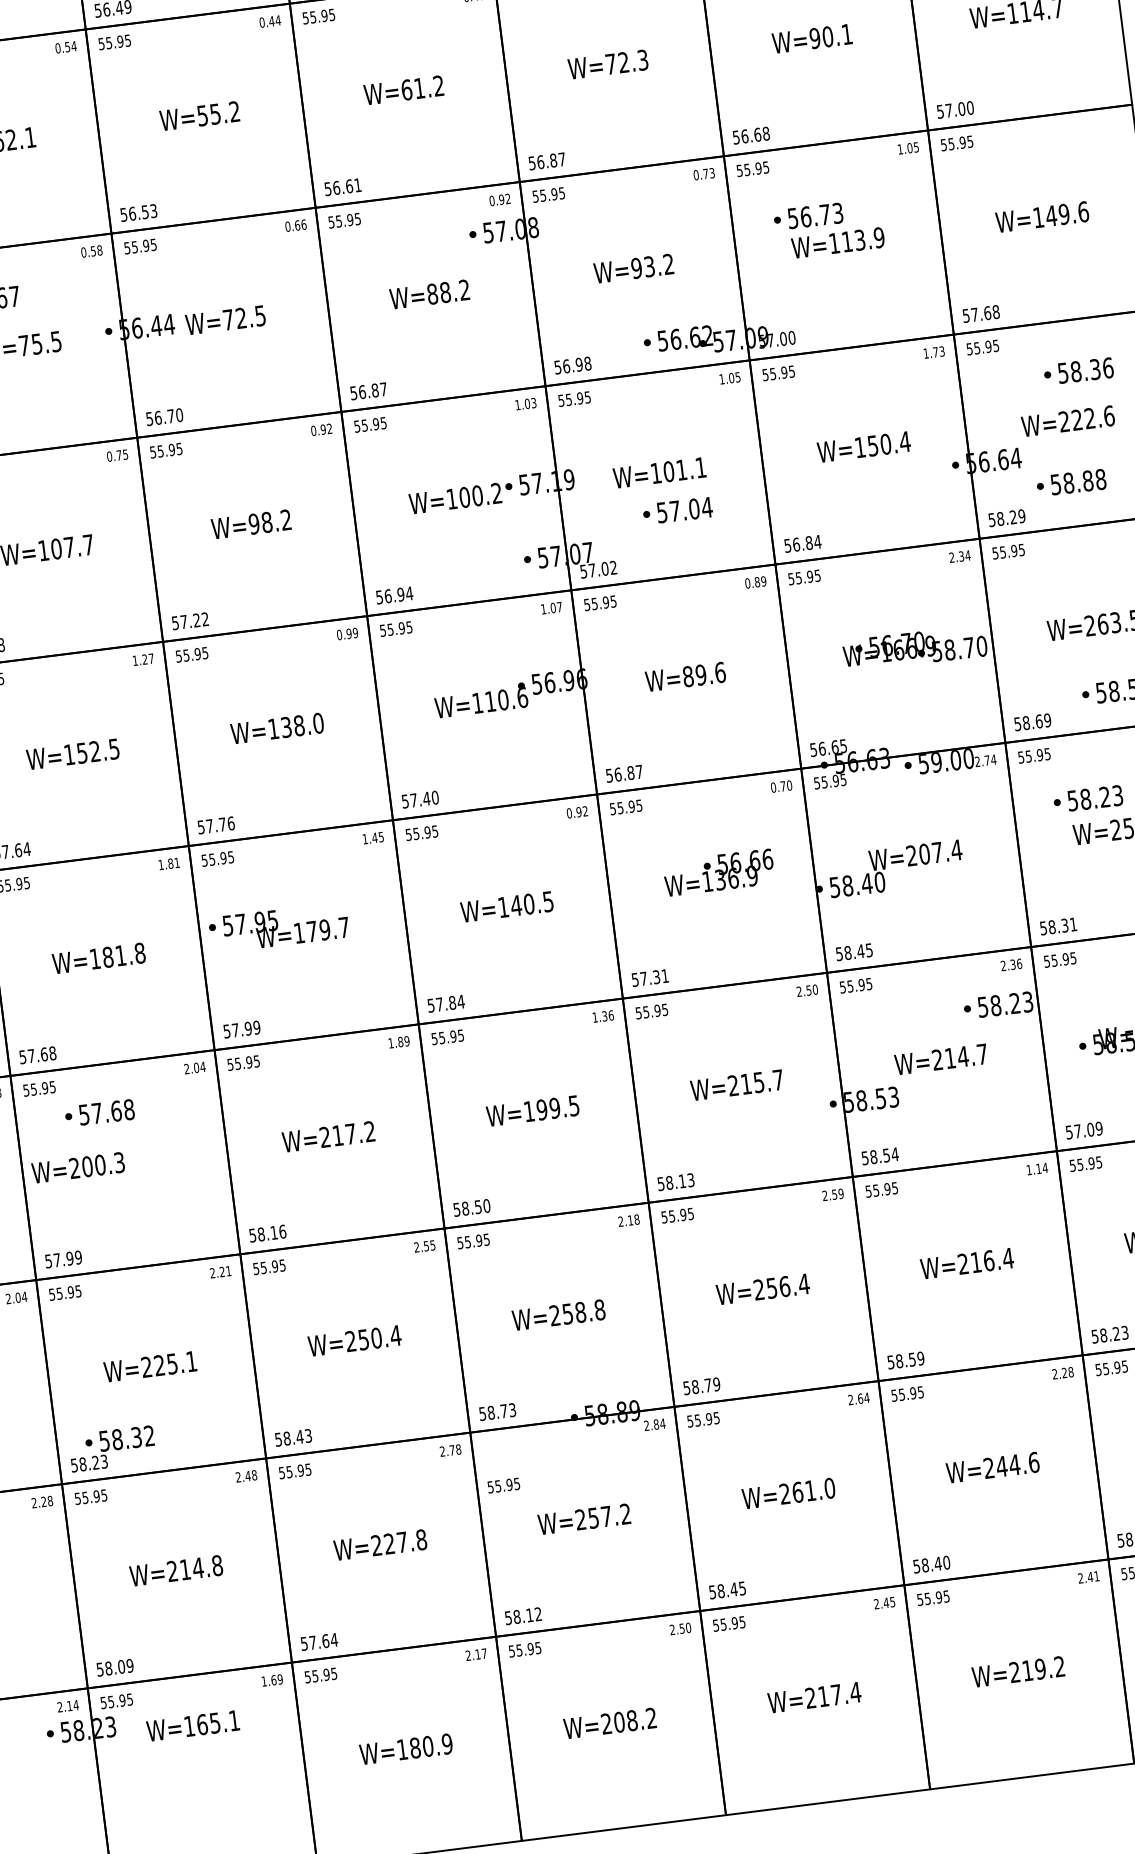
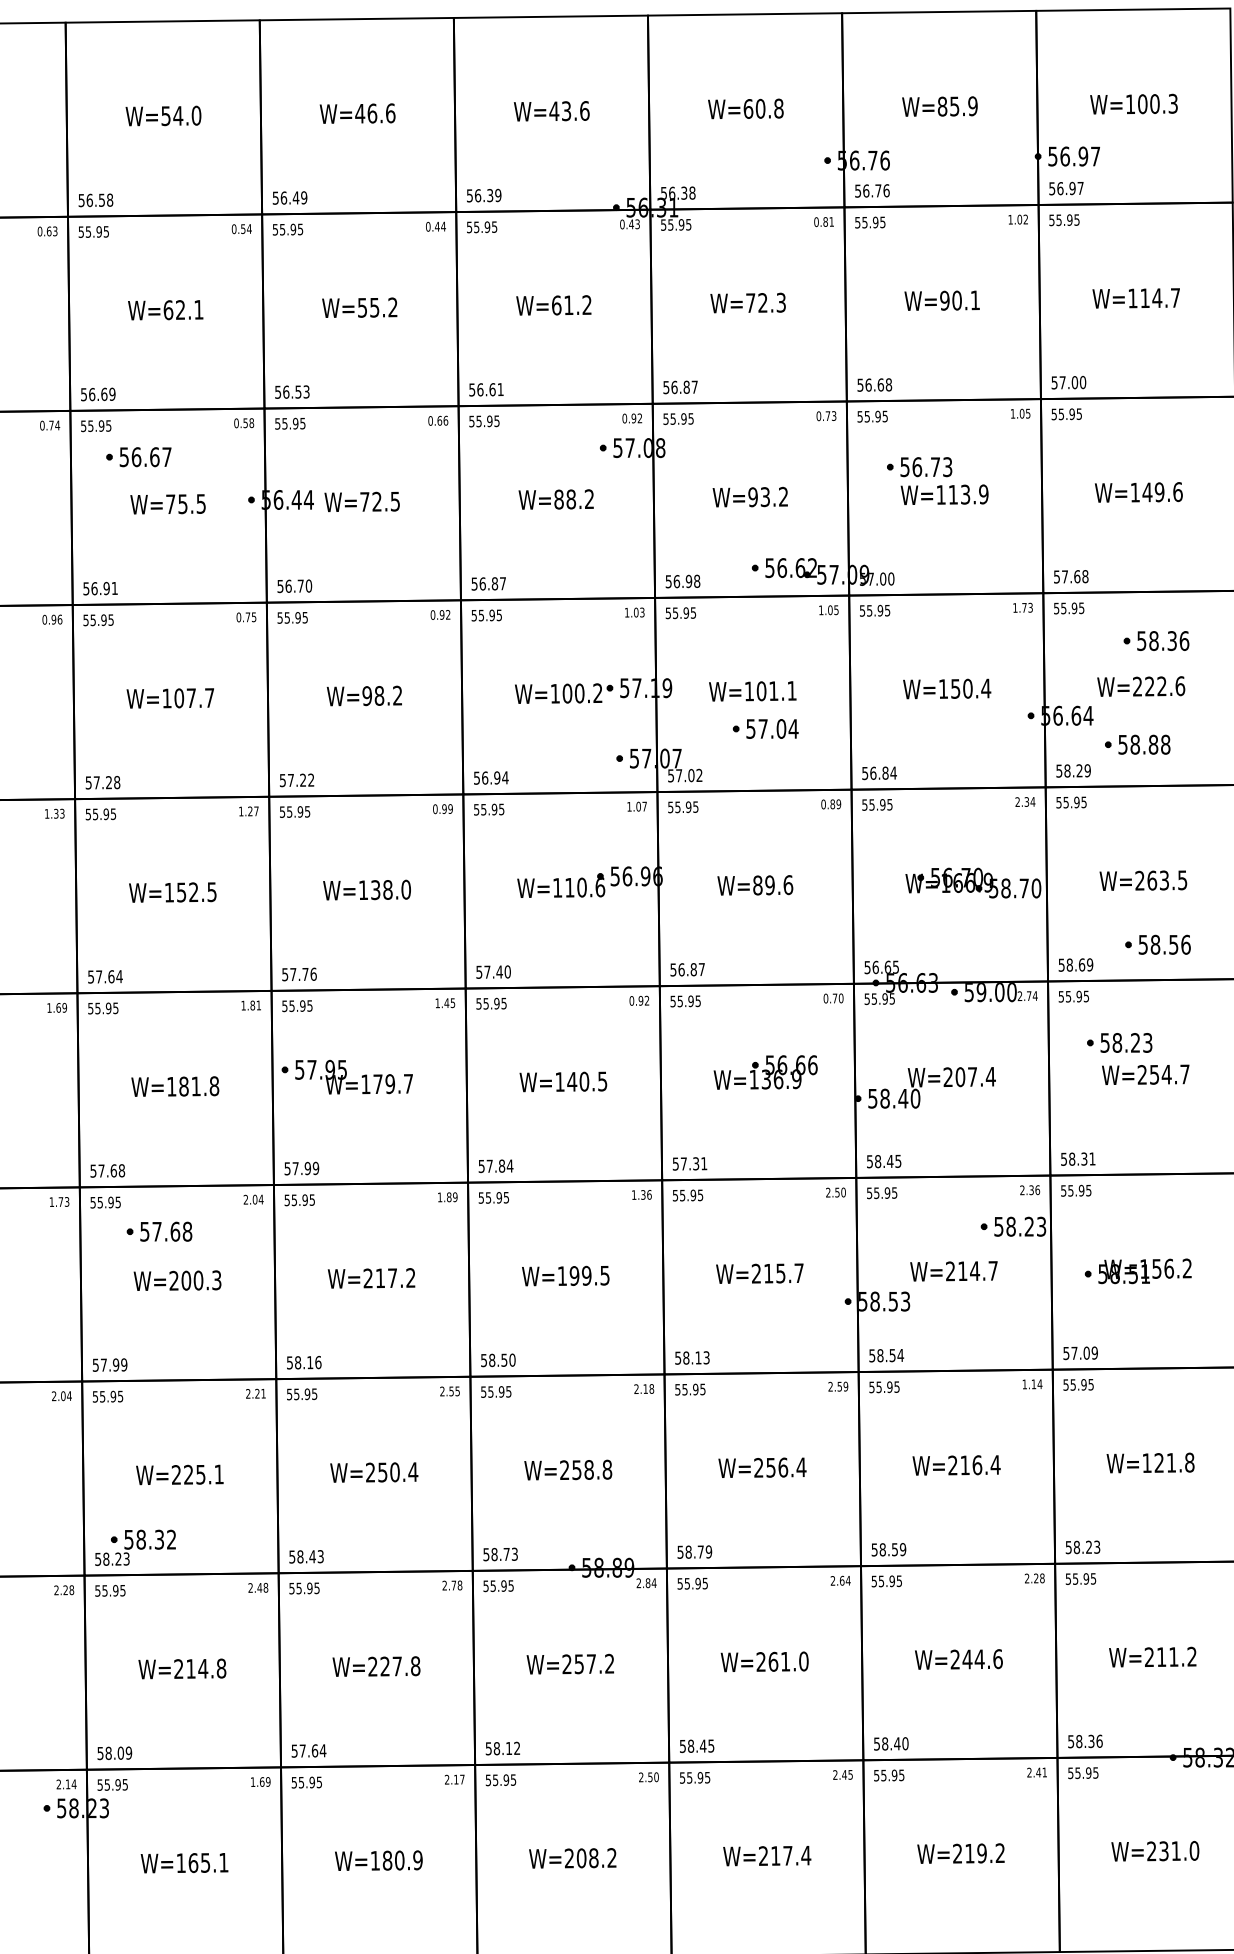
text: (78, 1167) -> (177, 1280), moved
text: (503, 1486) -> (498, 1586), moved
text: (193, 1726) -> (184, 1863), moved

